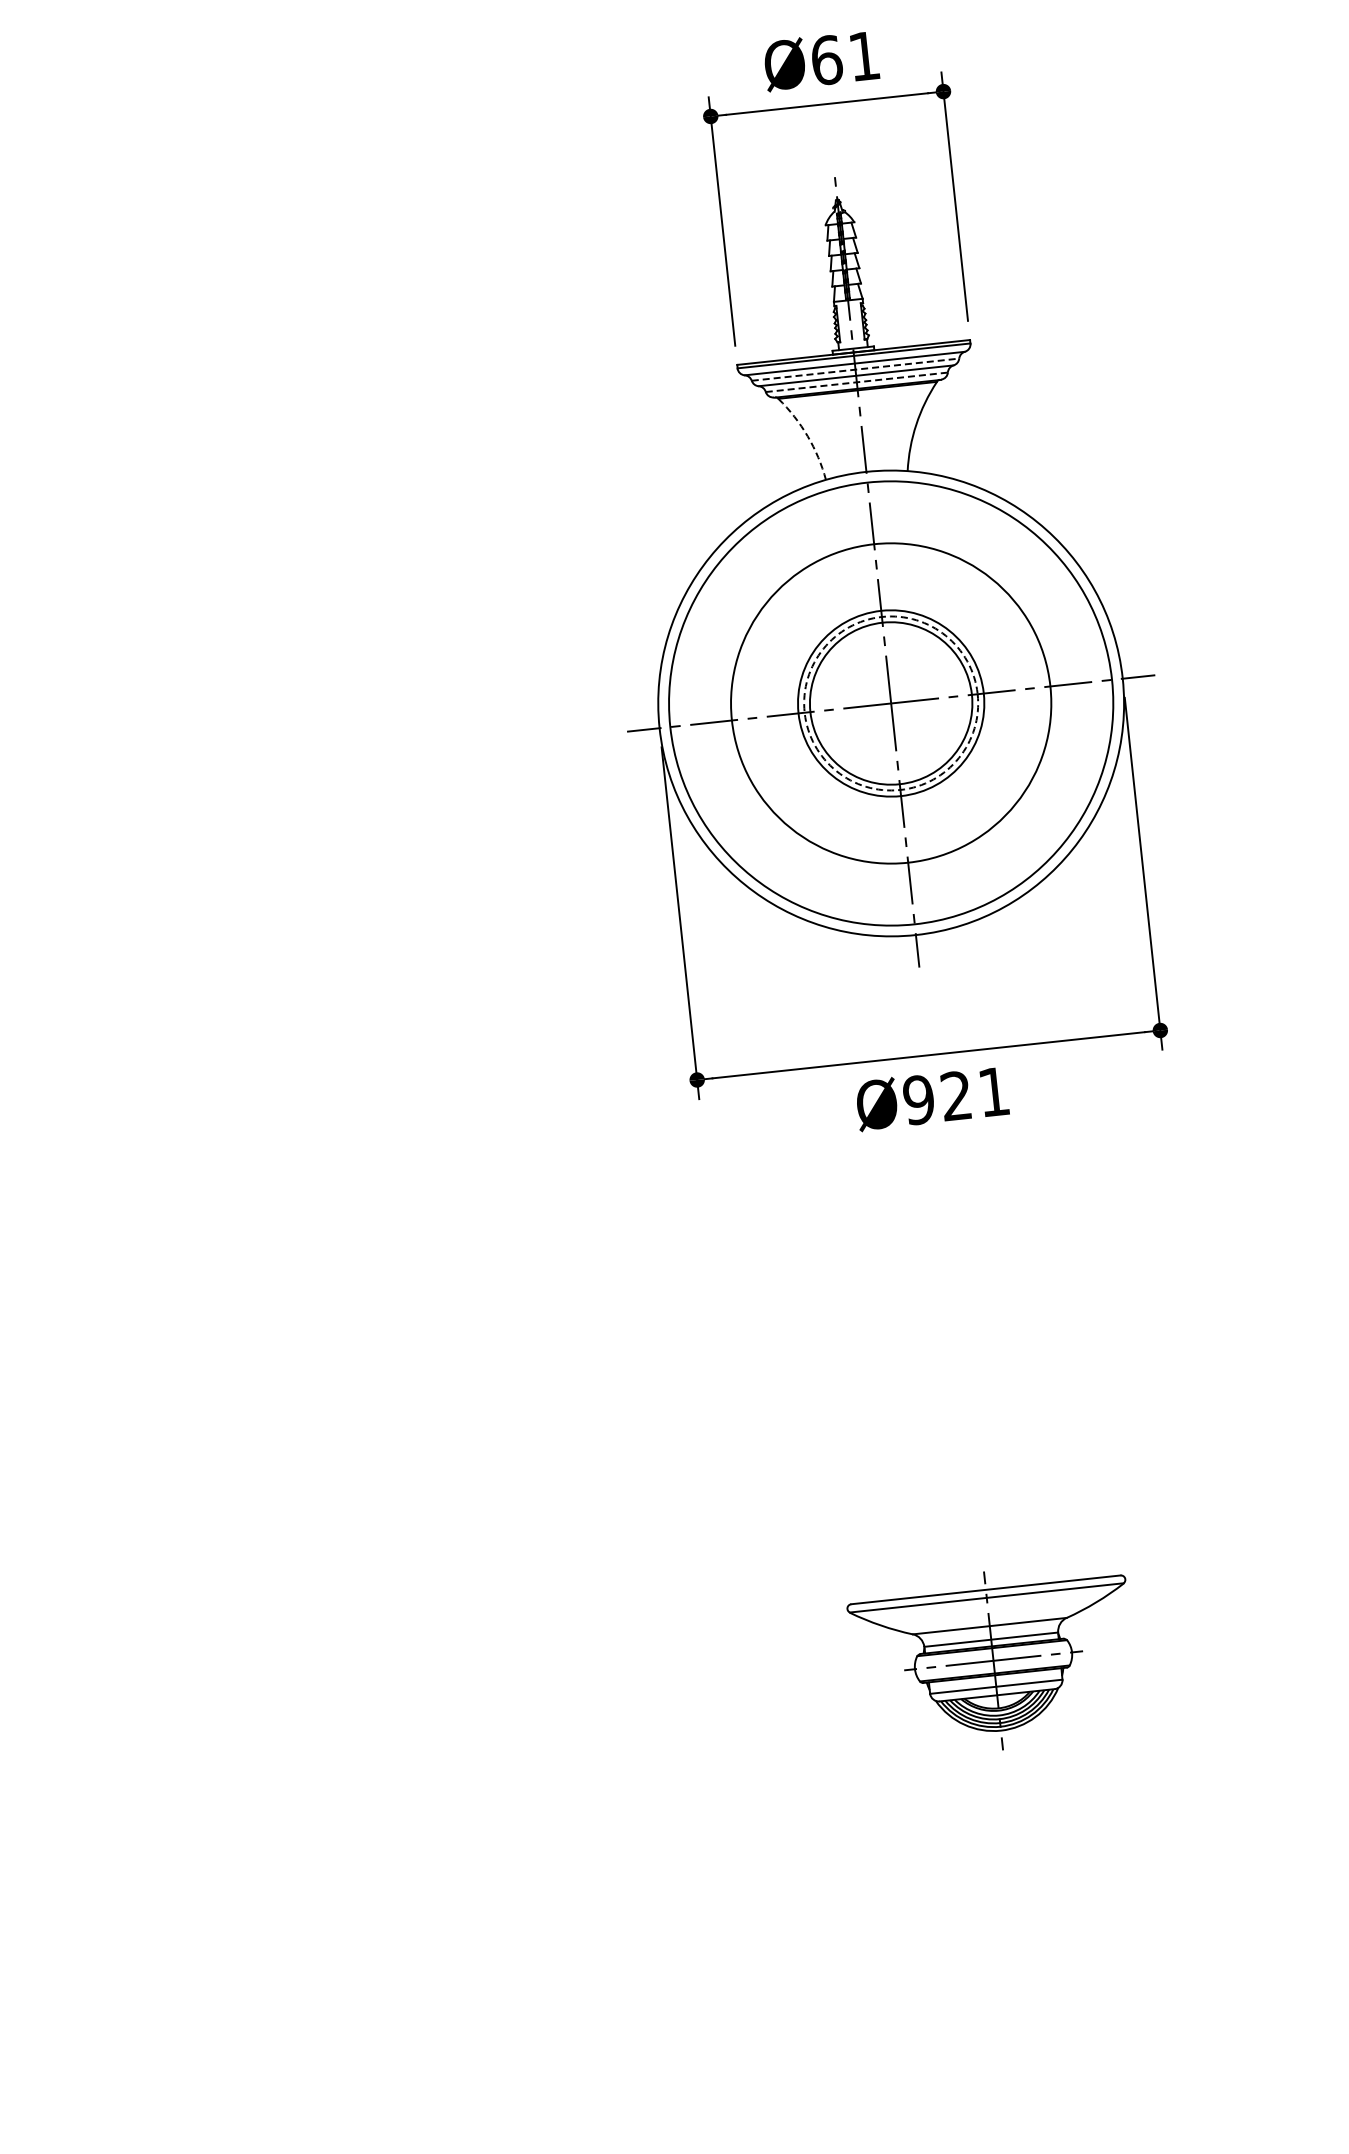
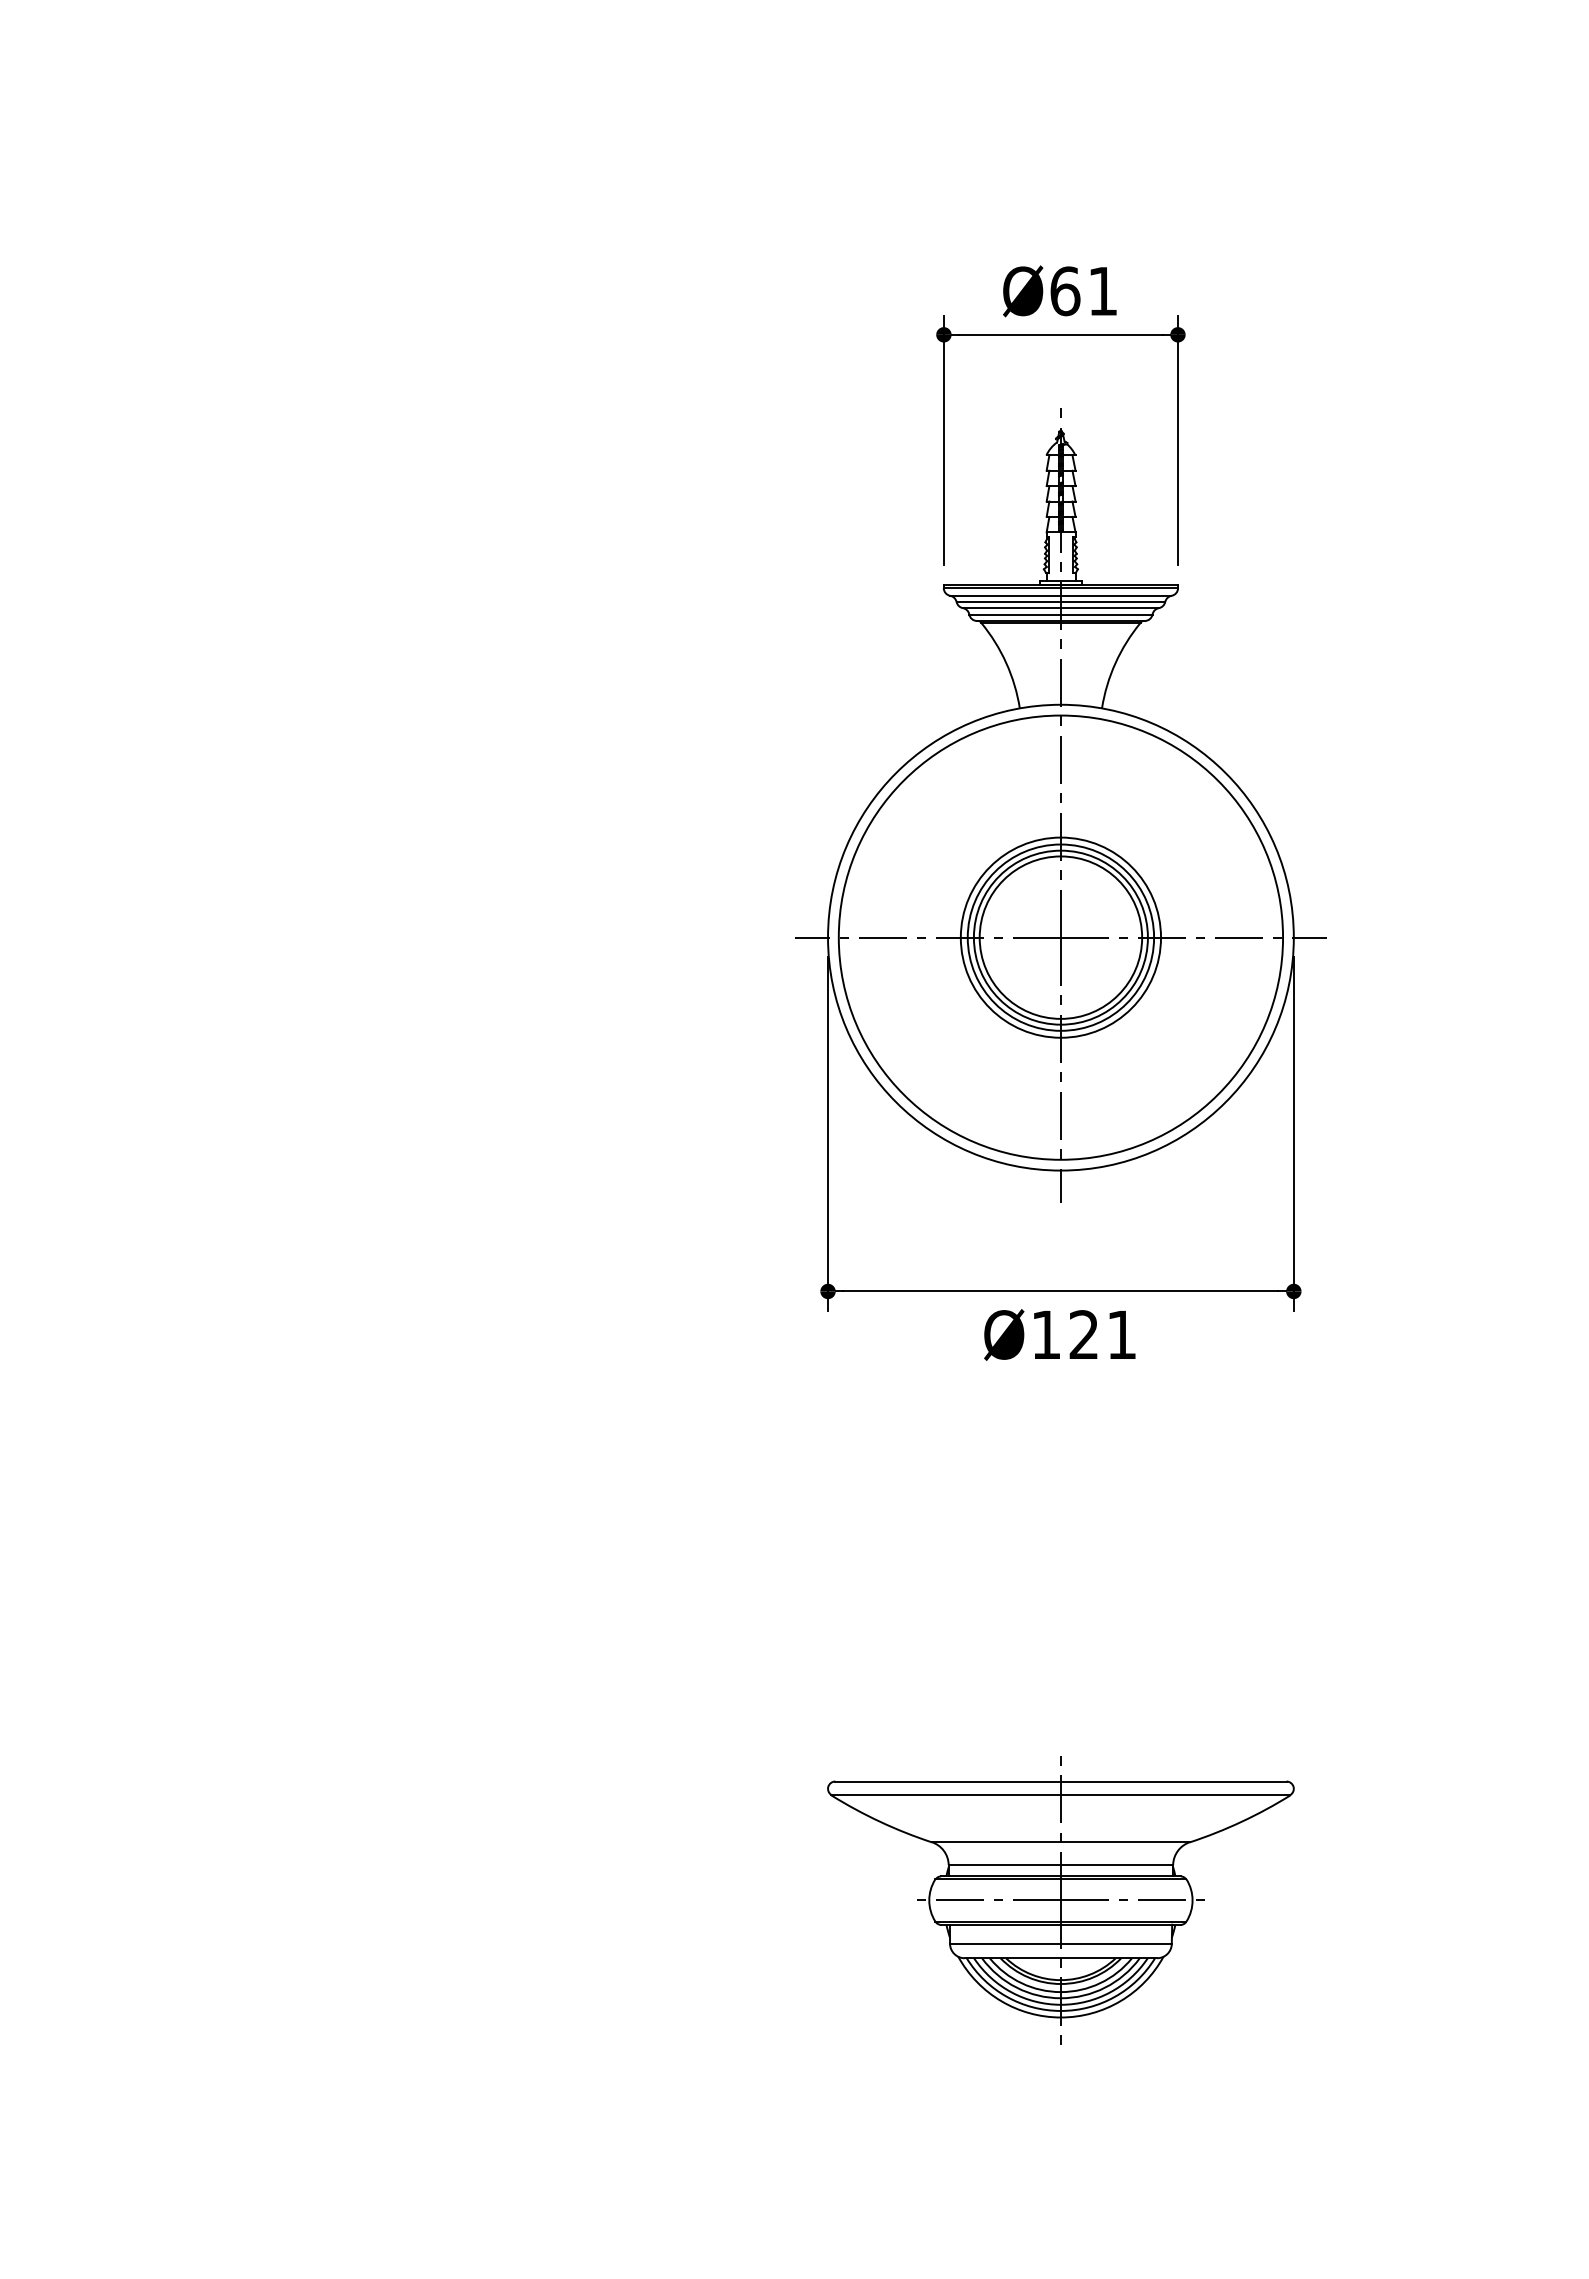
line: (856, 370) -> (1061, 602), dashed -> solid
line: (856, 382) -> (1060, 614), dashed -> solid
arc: (807, 436) -> (1006, 663), dashed -> solid
circle: (890, 703) -> (1060, 937), dashed -> solid
circle: (890, 703) -> (1060, 937), size x0.62
text: (919, 1099) -> (1046, 1334), Ø921 -> Ø121
part: (993, 1660) -> (1060, 1900), size x1.67

